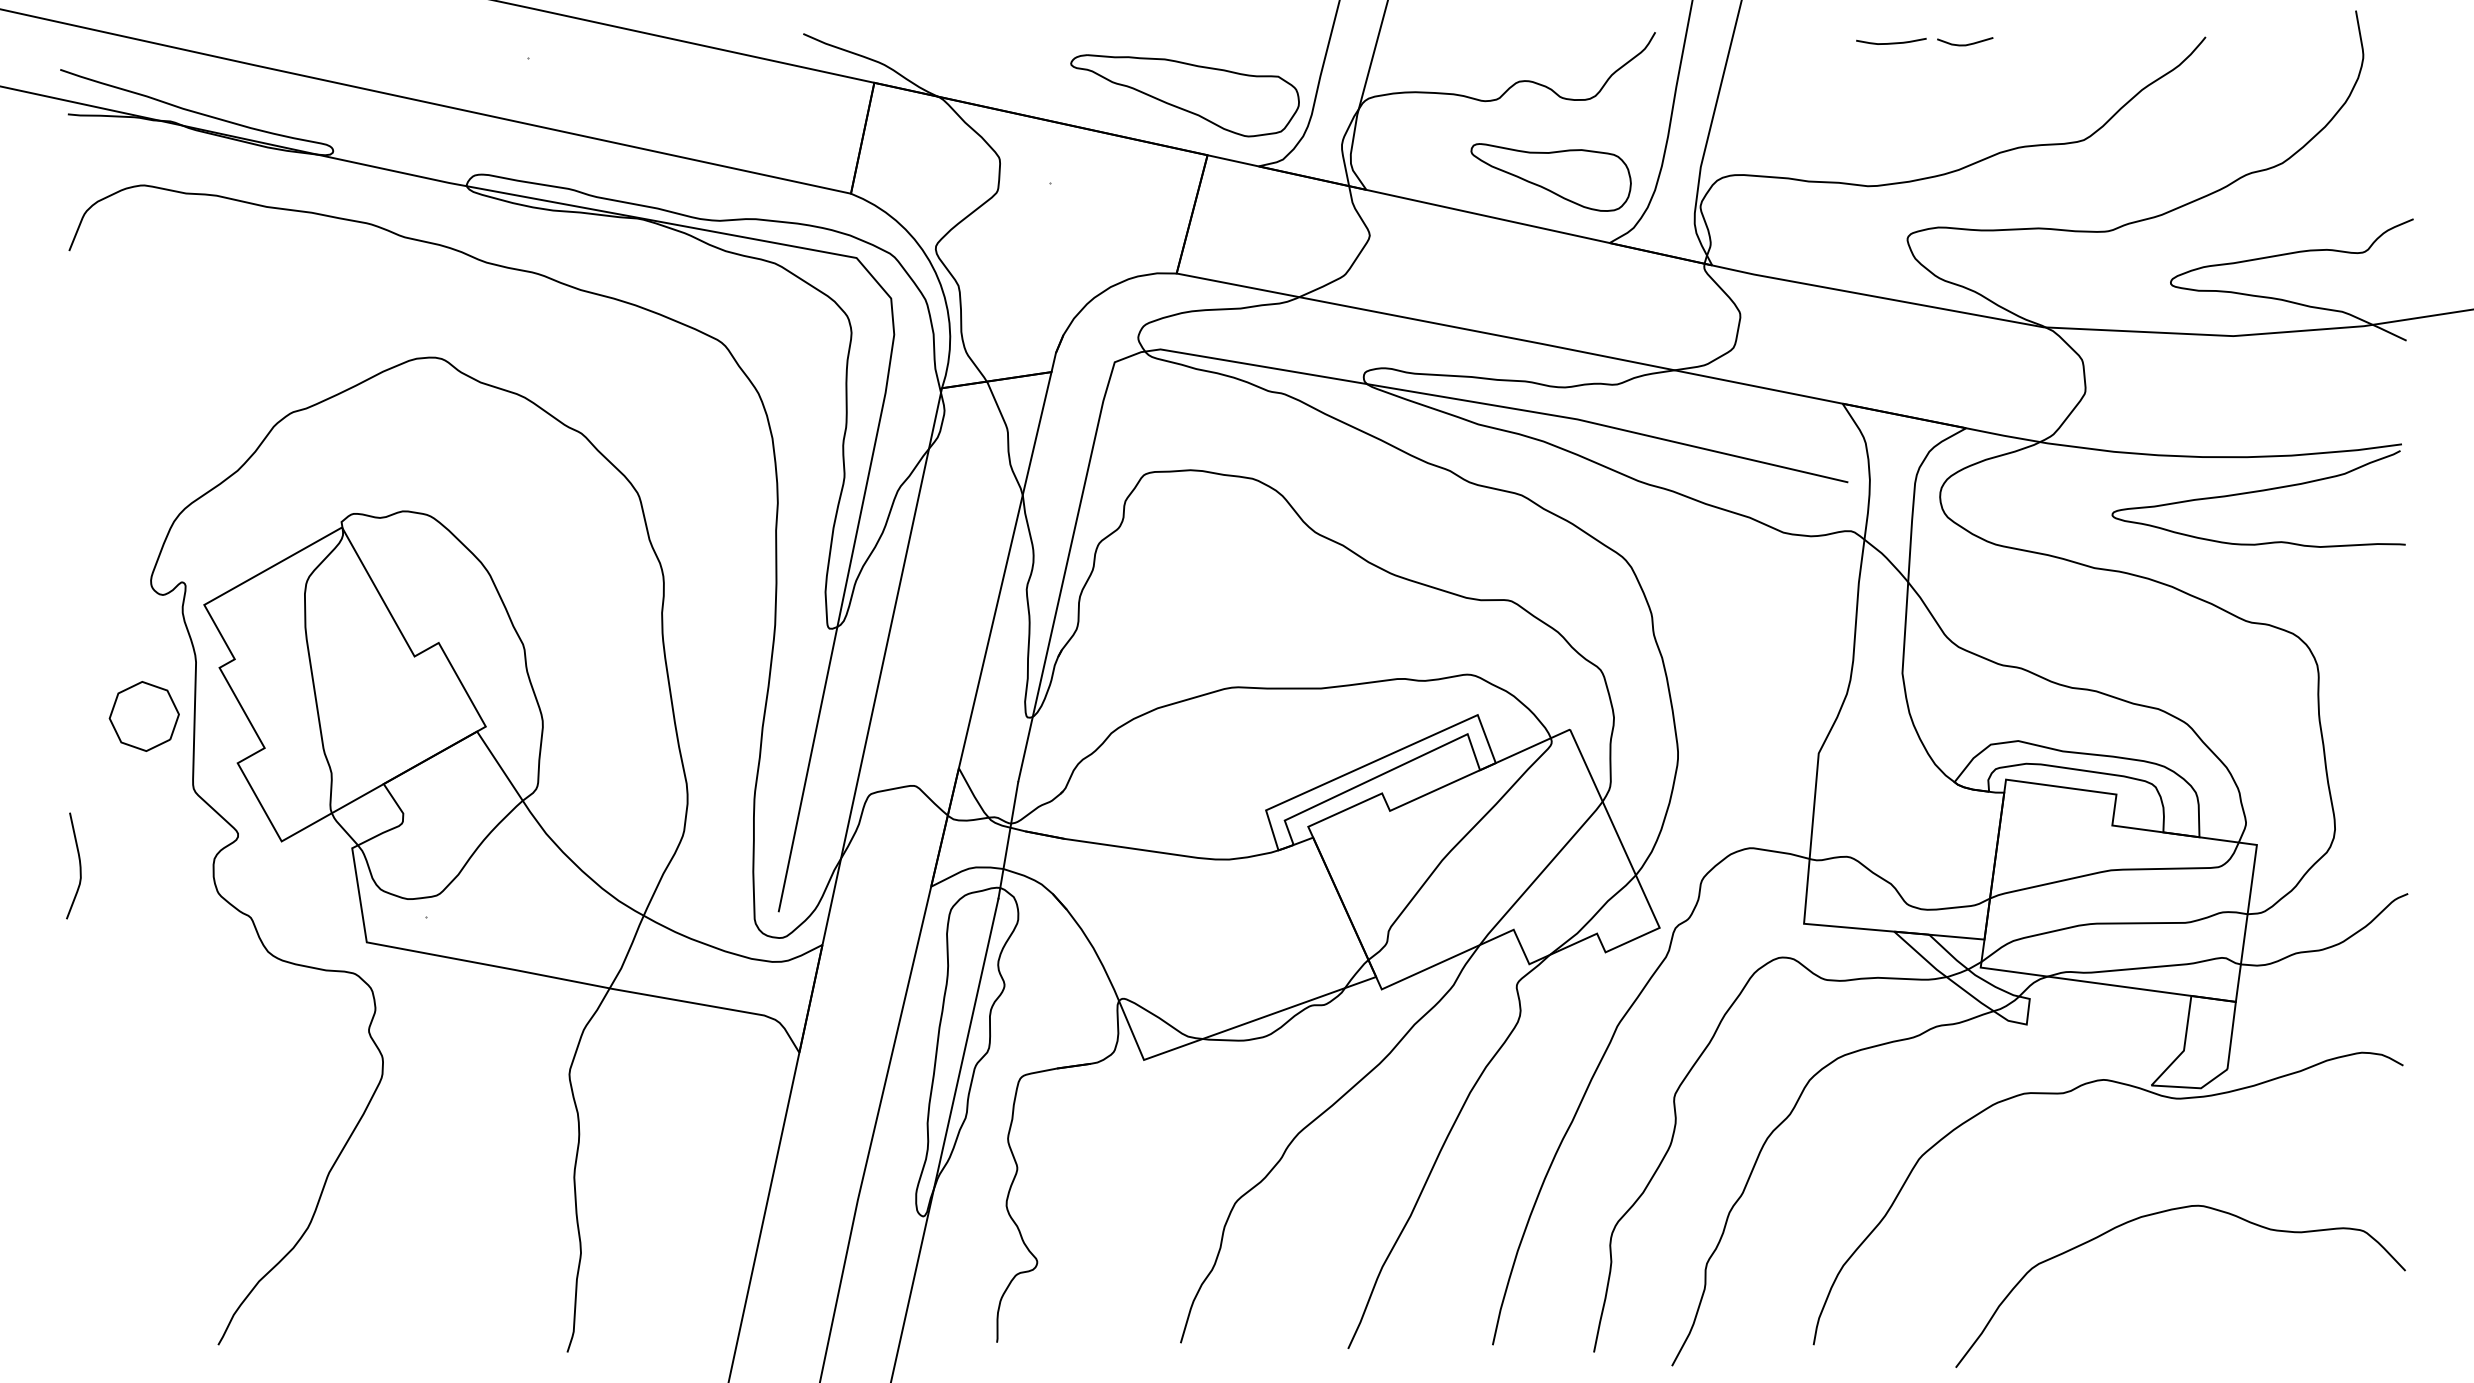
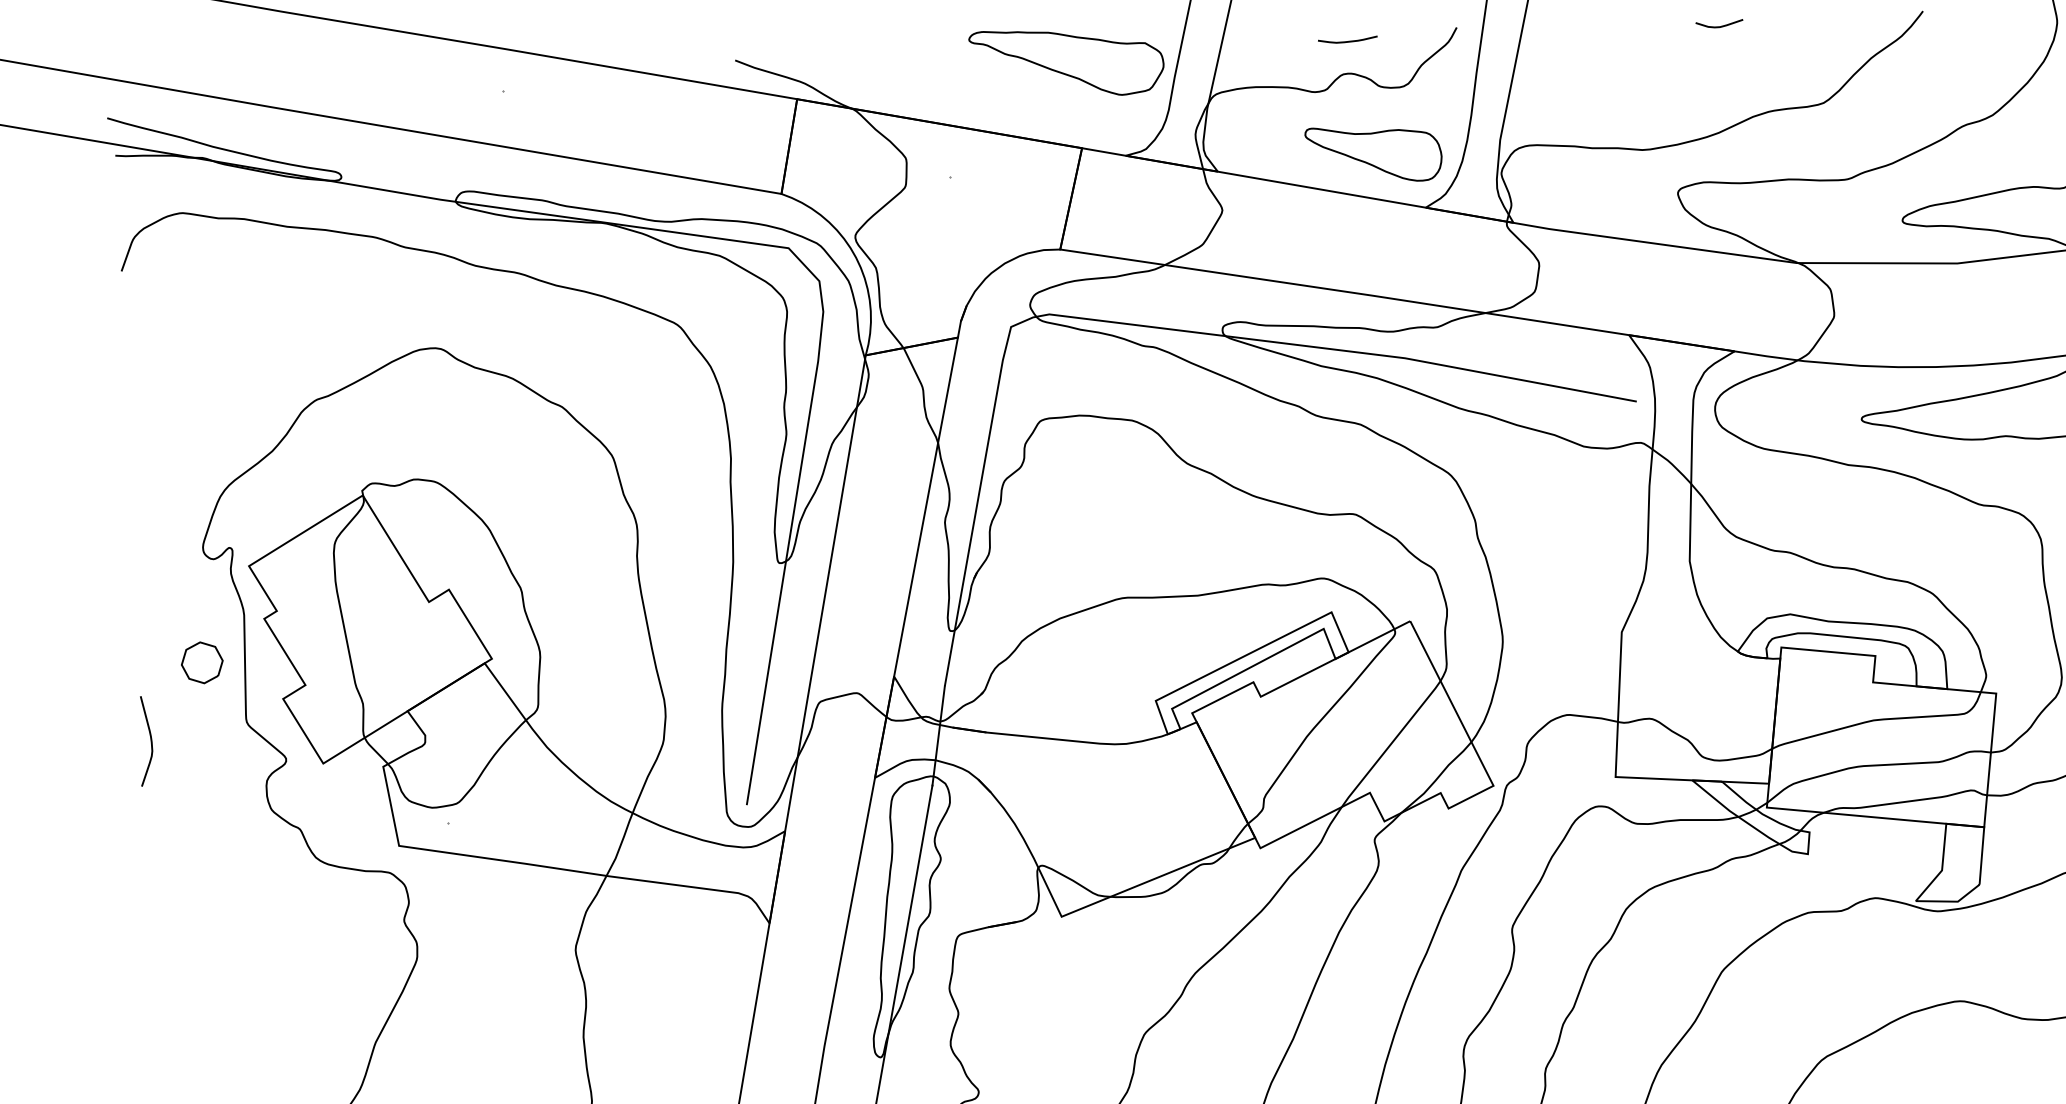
curve: (1891, 42) -> (1347, 40), moved
part: (1184, 95) -> (1066, 62), moved
part: (143, 716) -> (201, 662), size x0.7
curve: (79, 865) -> (150, 740), moved

